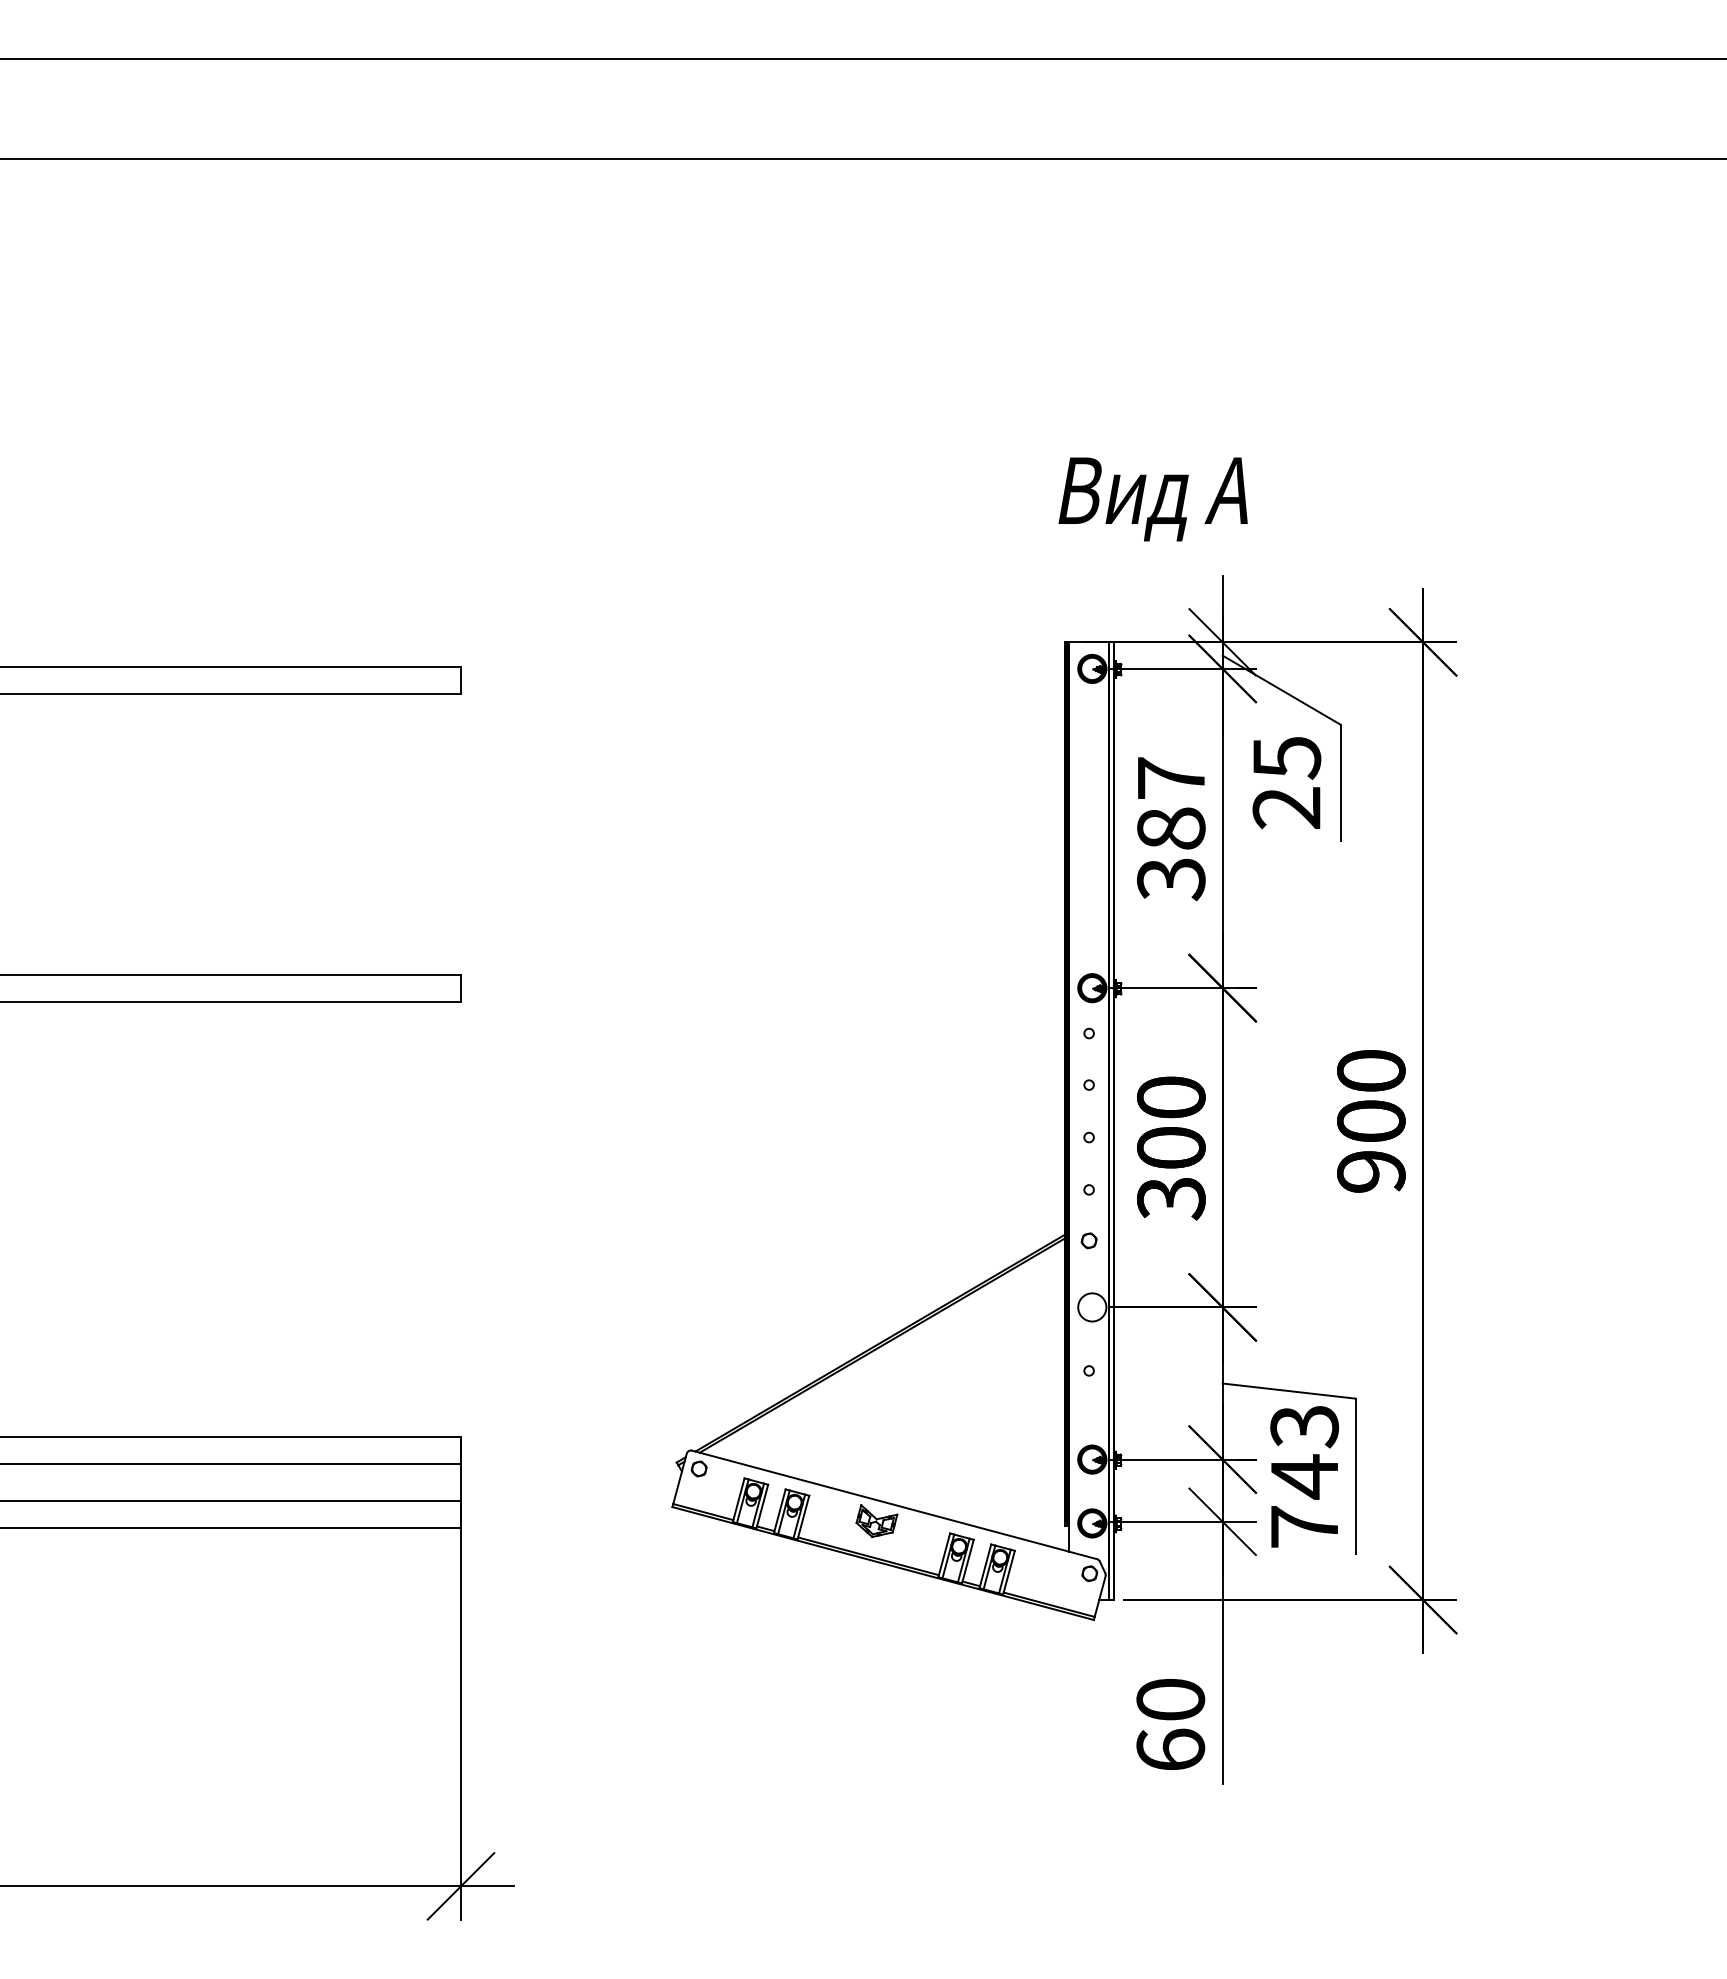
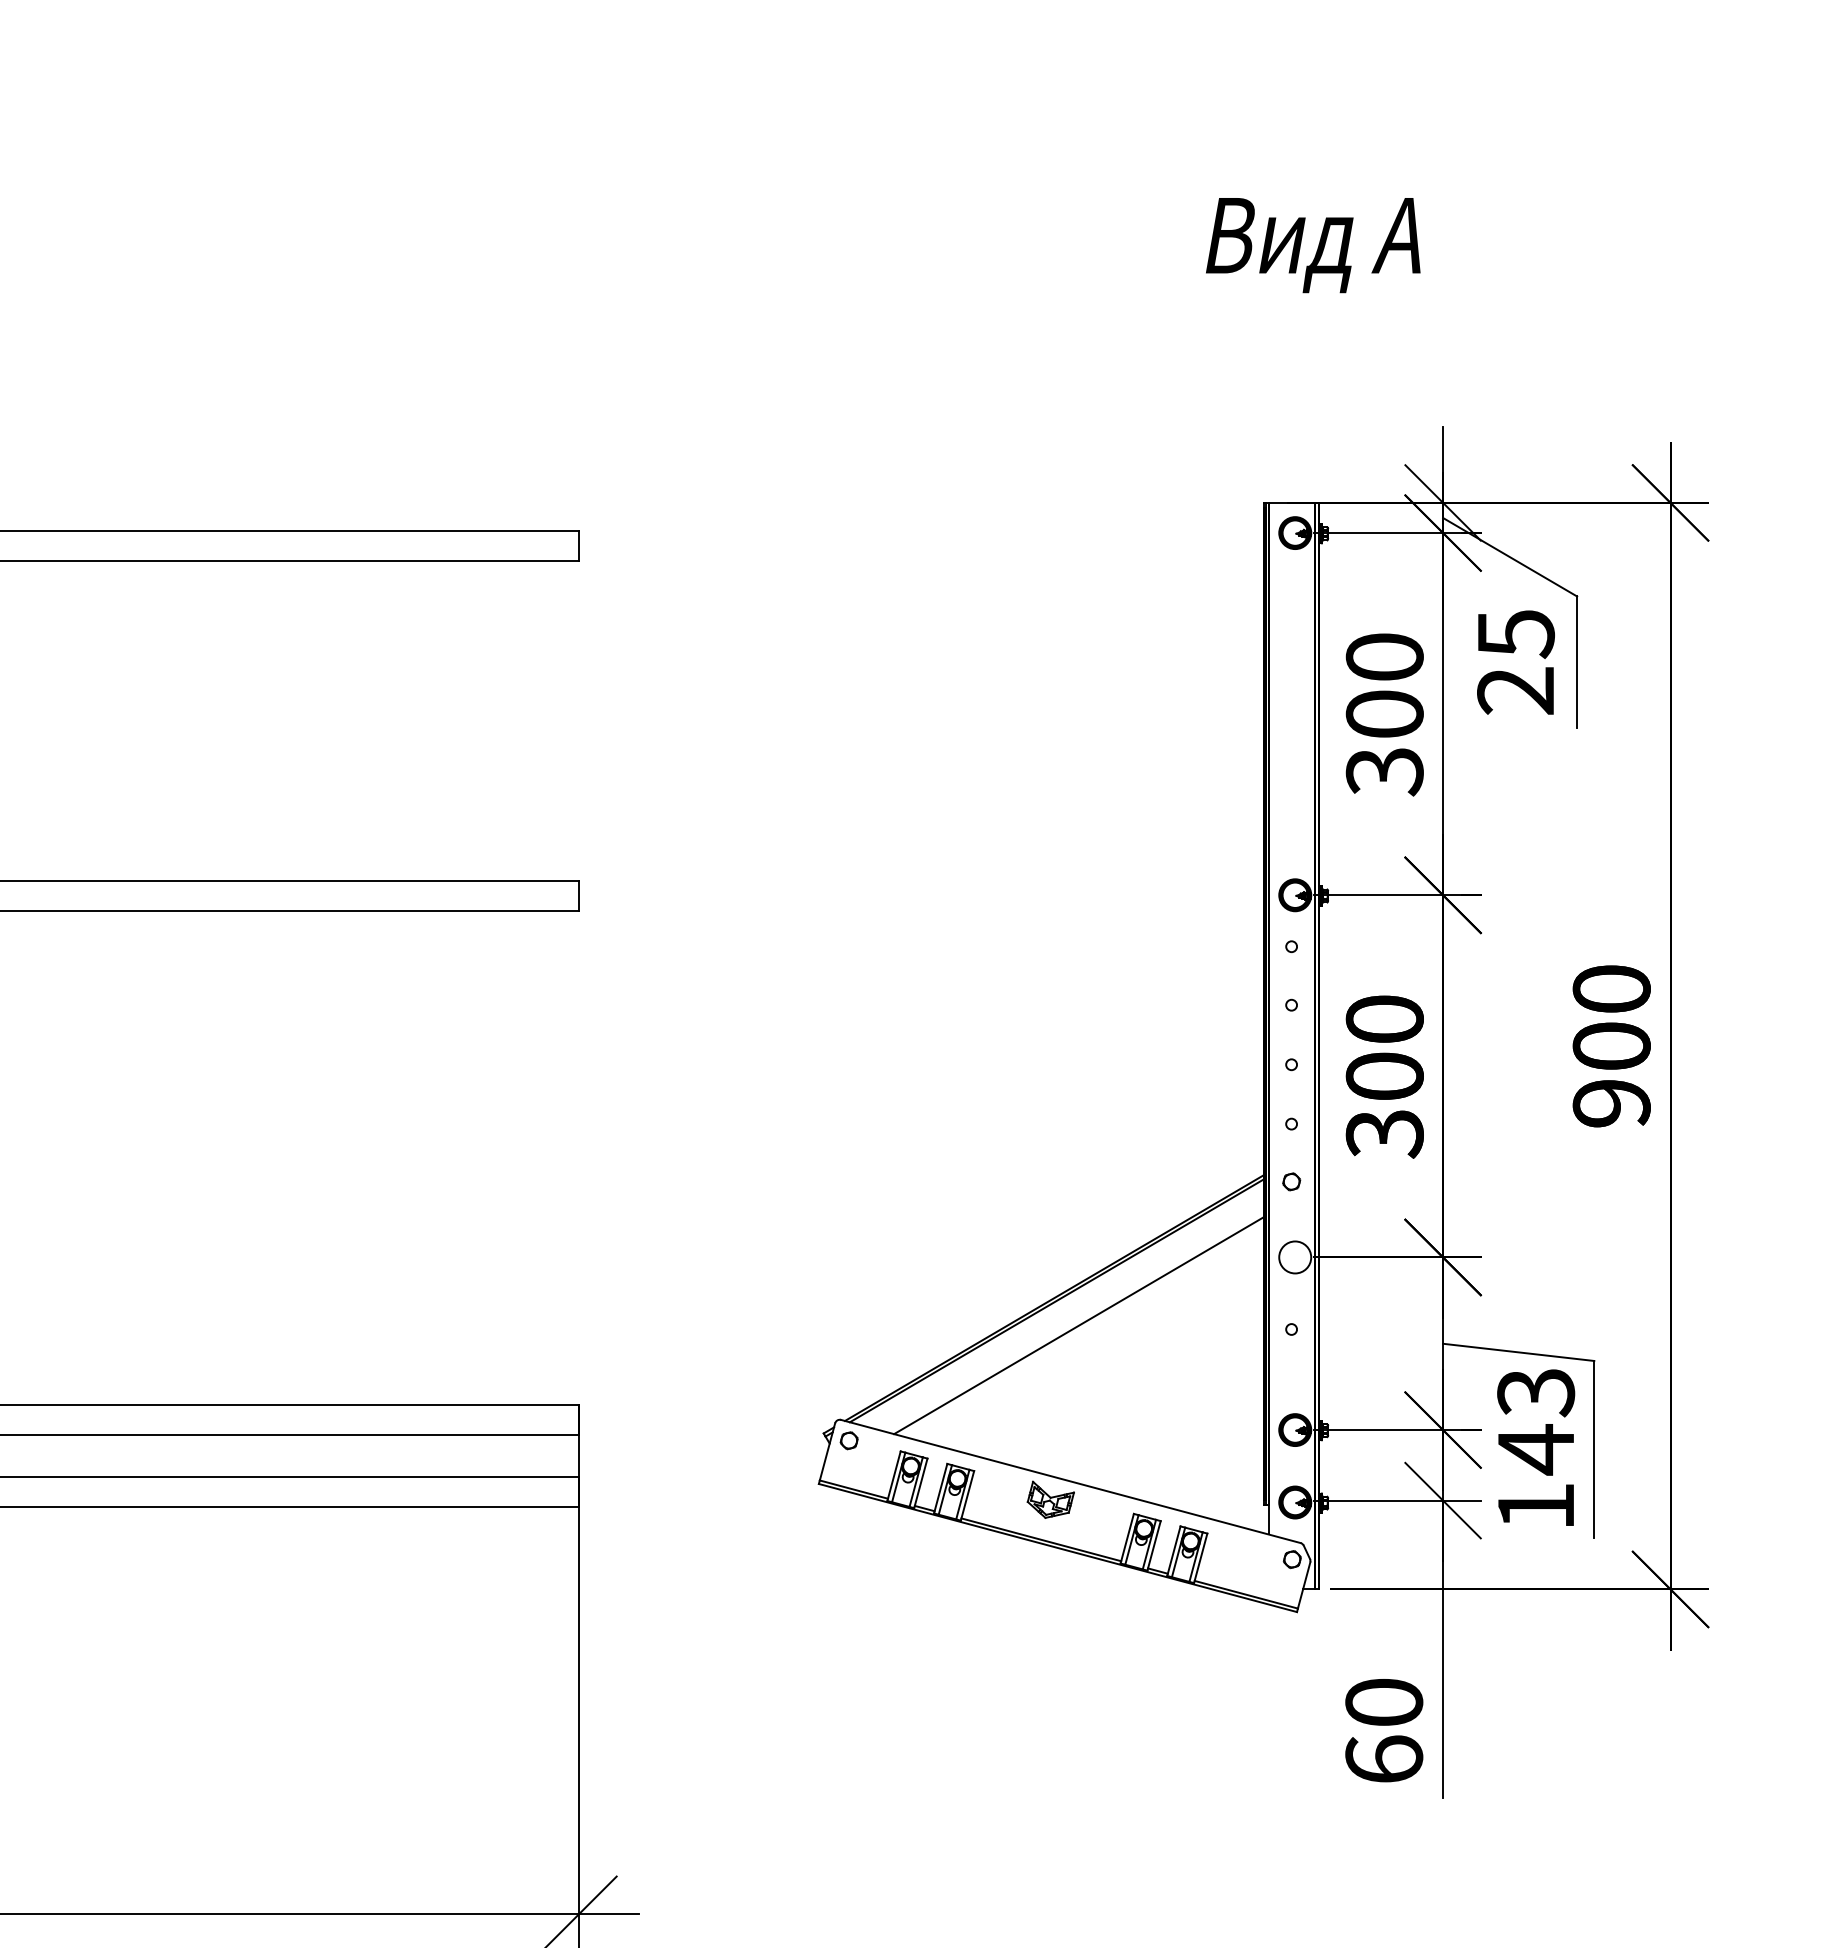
text: (1152, 499) -> (1312, 245), moved
text: (1171, 803) -> (1385, 685), 387 -> 300
line: (901, 1367) -> (1078, 1325), added
text: (1304, 1526) -> (1535, 1505), 743 -> 143

